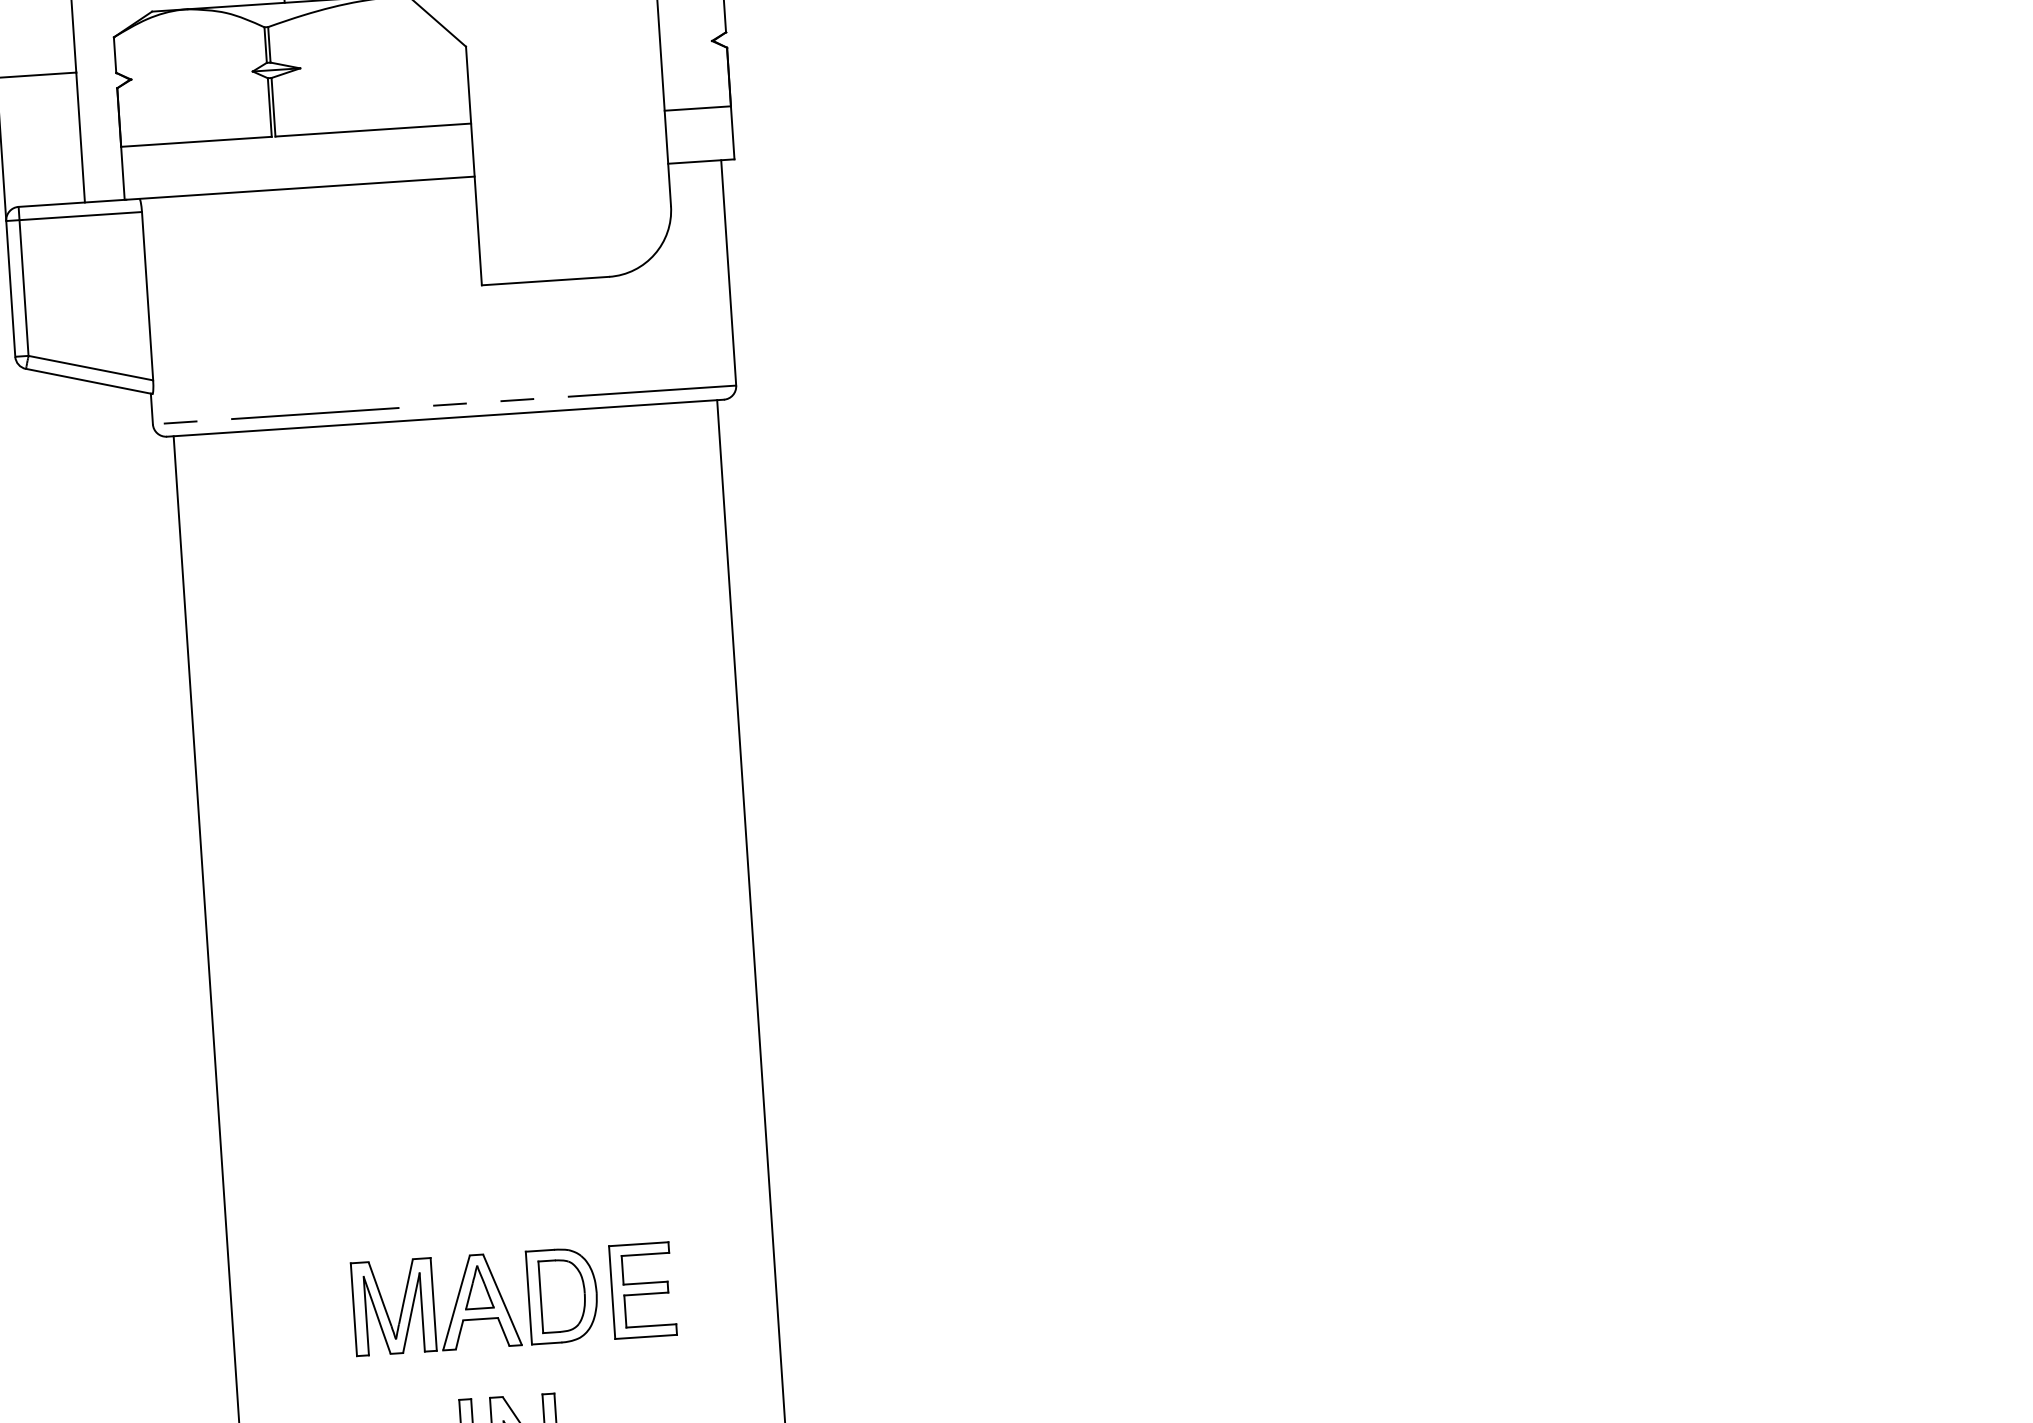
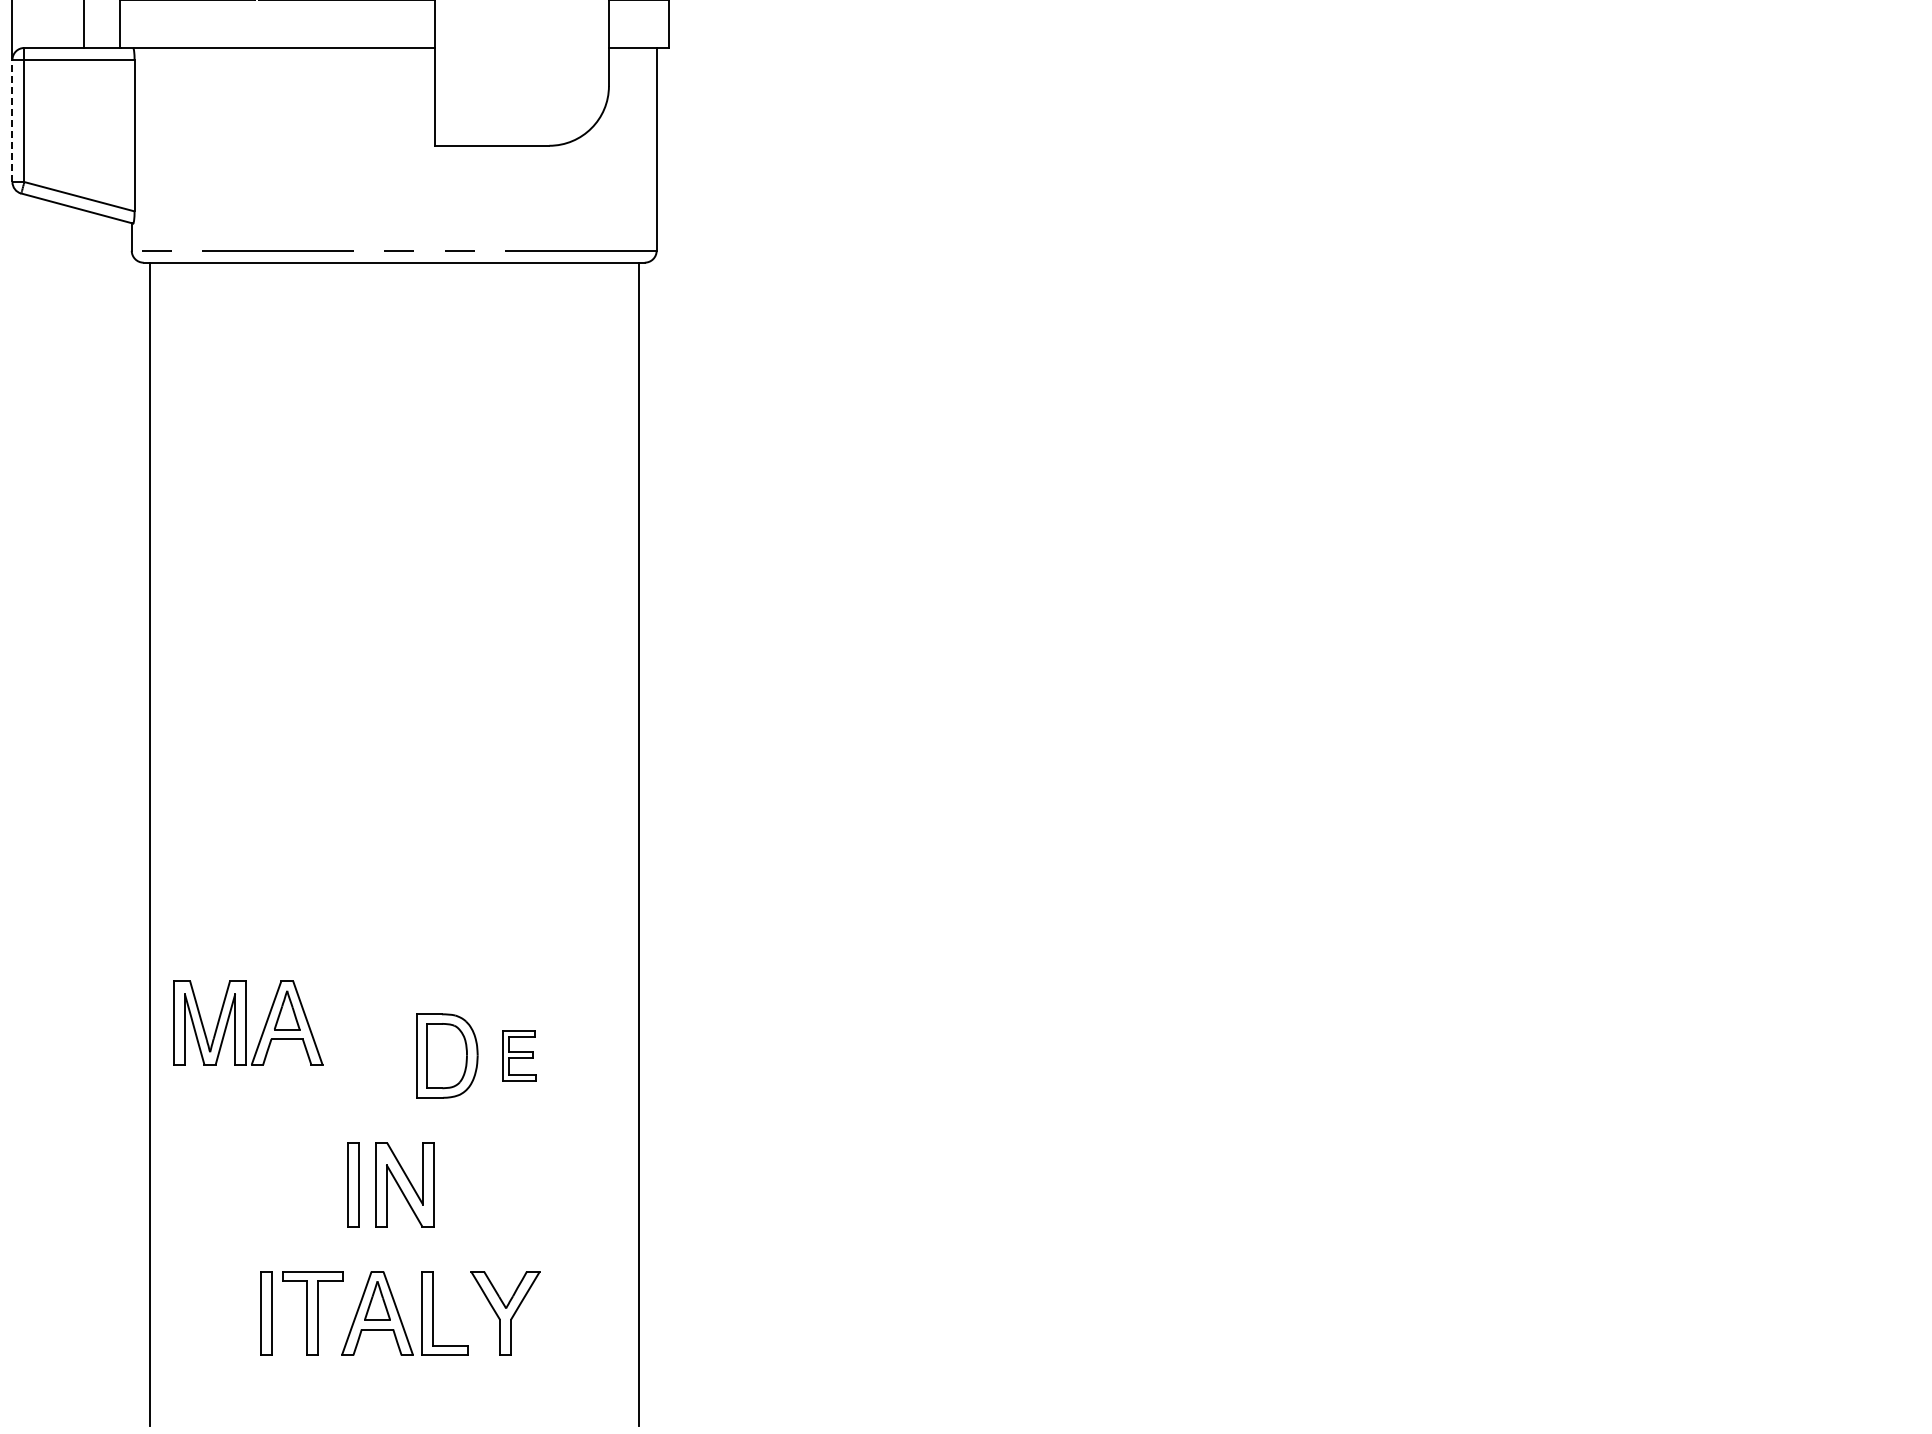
line: (10, 288) -> (12, 120), solid -> dashed
part: (643, 1289) -> (519, 1055), size x0.6
part: (436, 1303) -> (248, 1022), moved

